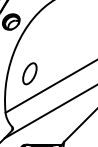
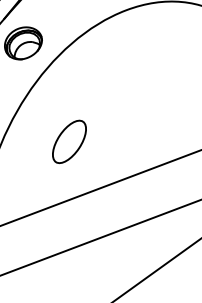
part: (29, 73) -> (68, 141), moved

